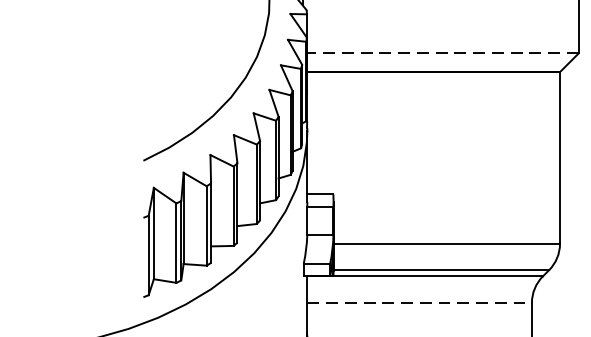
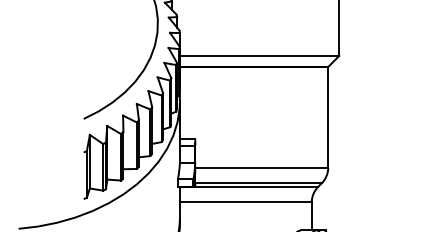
line: (442, 52) -> (259, 55), dashed -> solid
line: (419, 303) -> (245, 202), dashed -> solid

